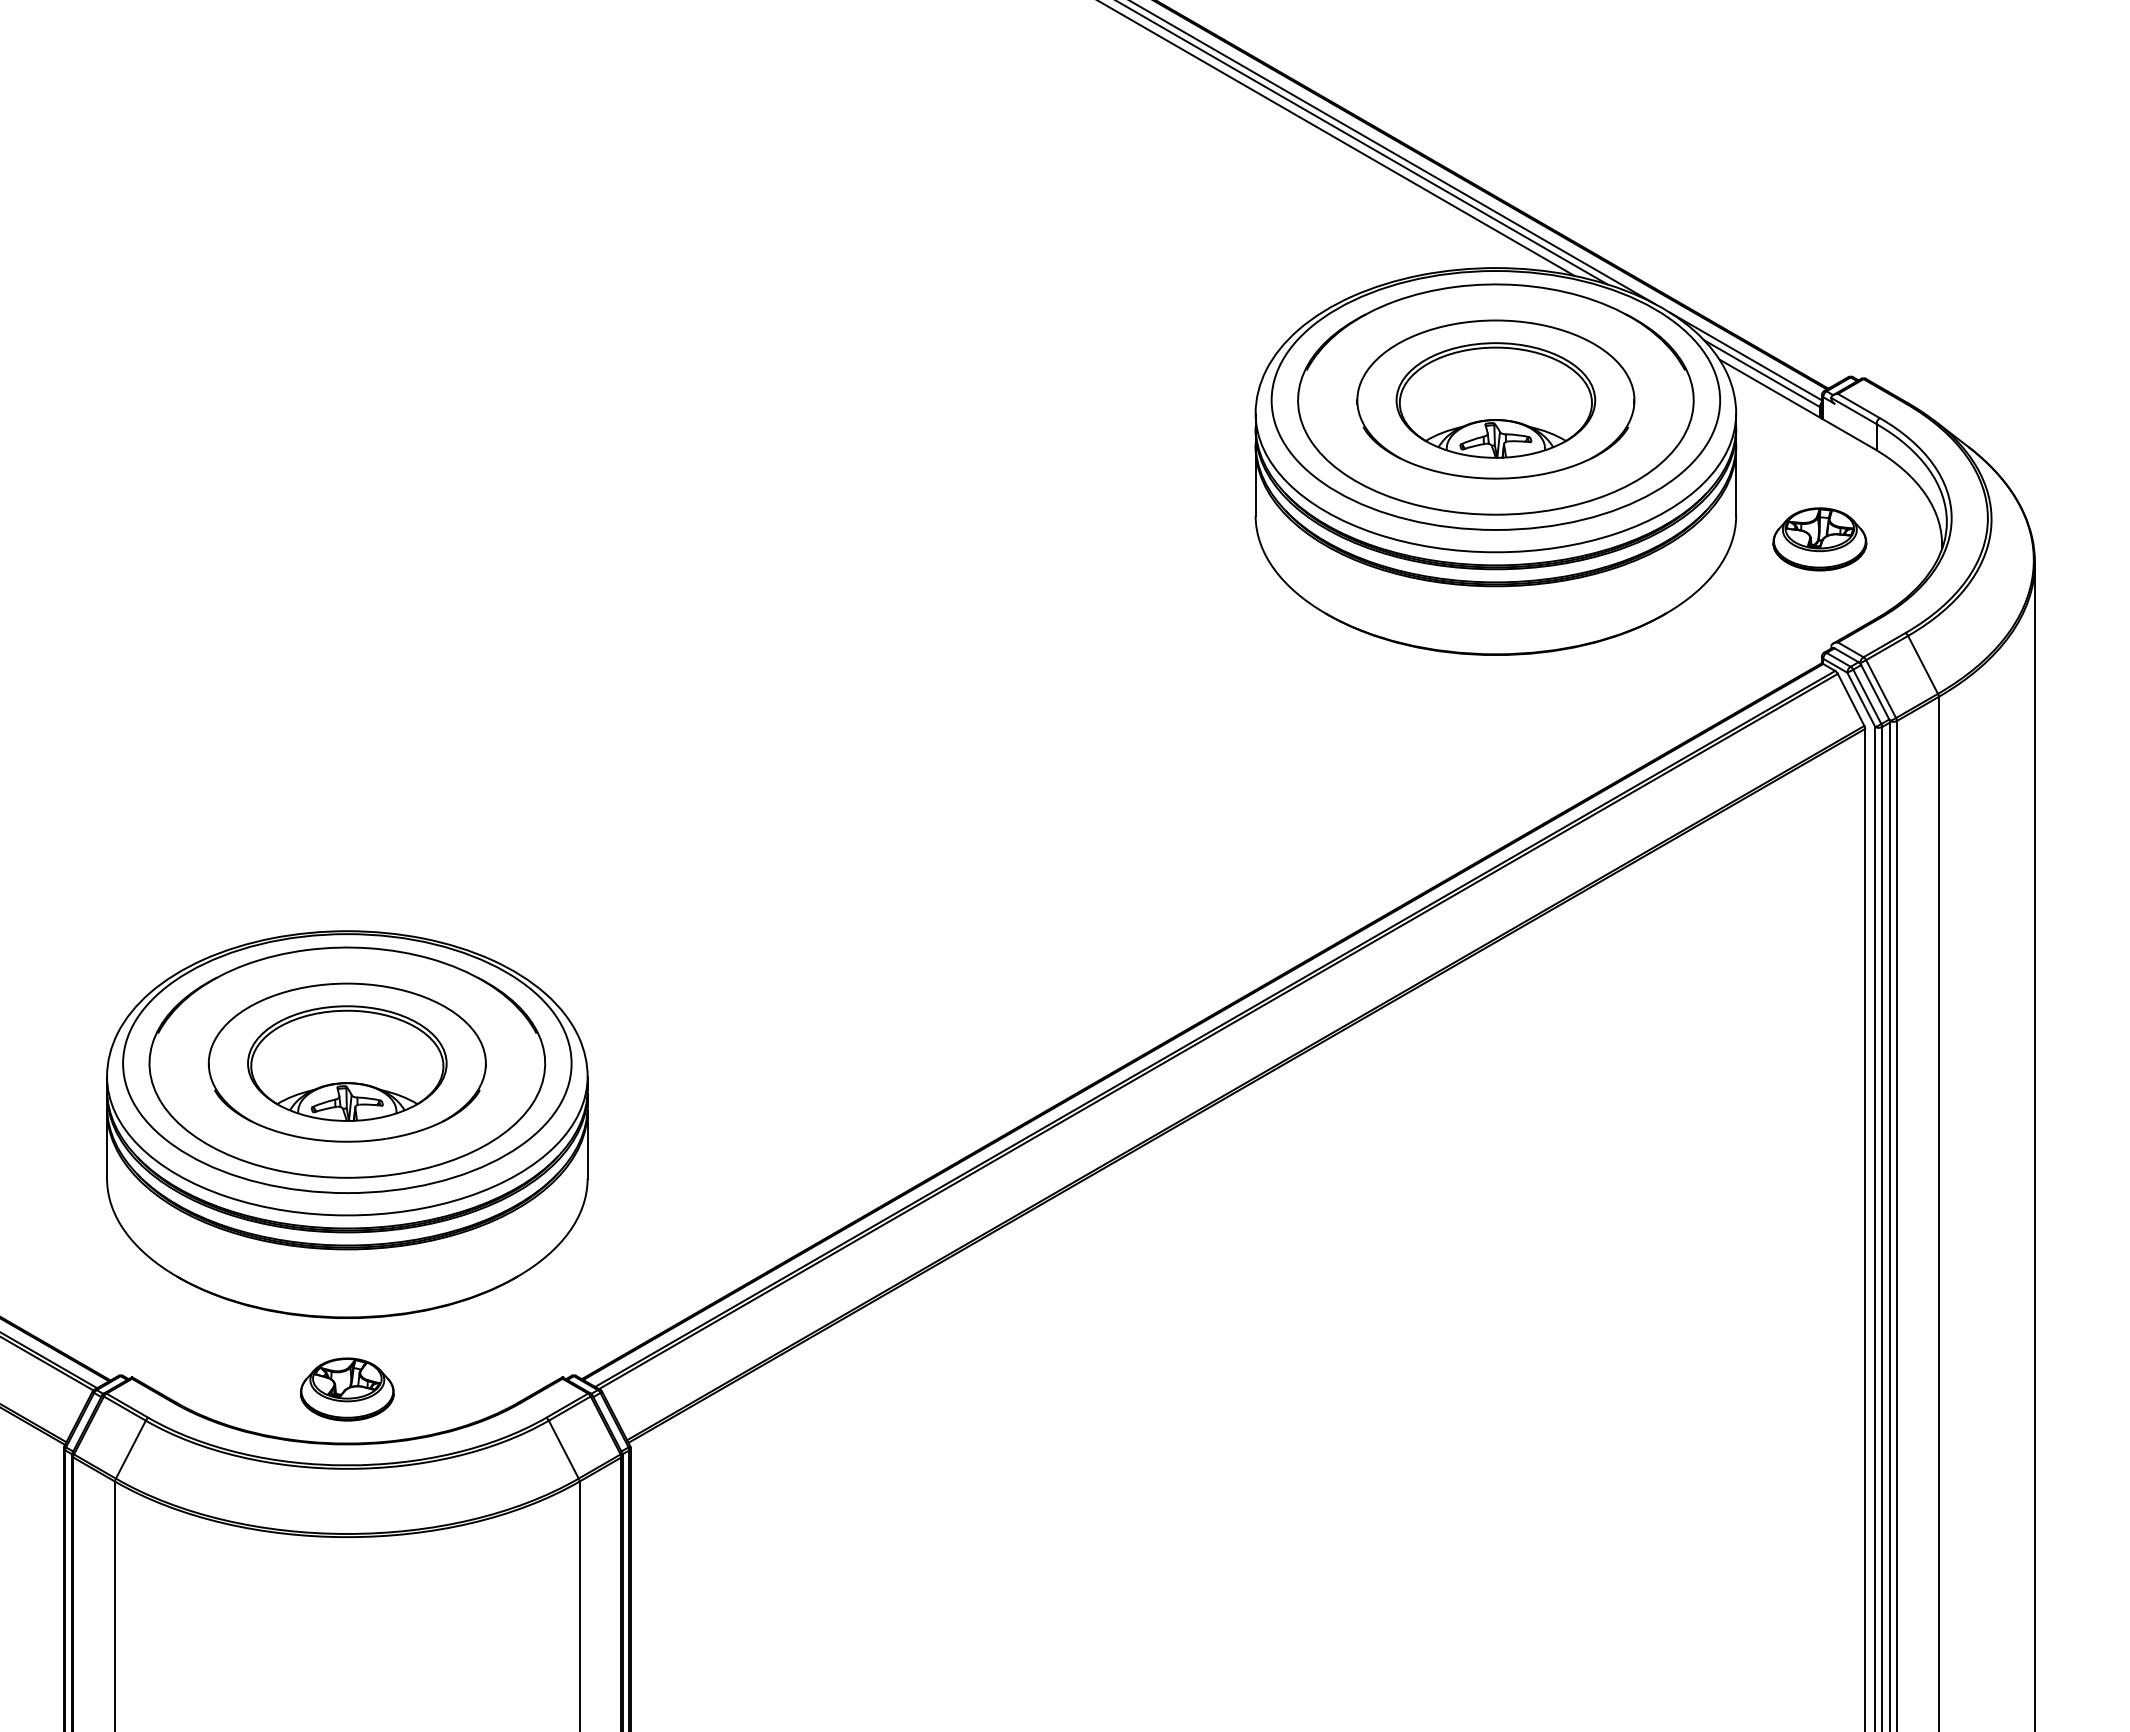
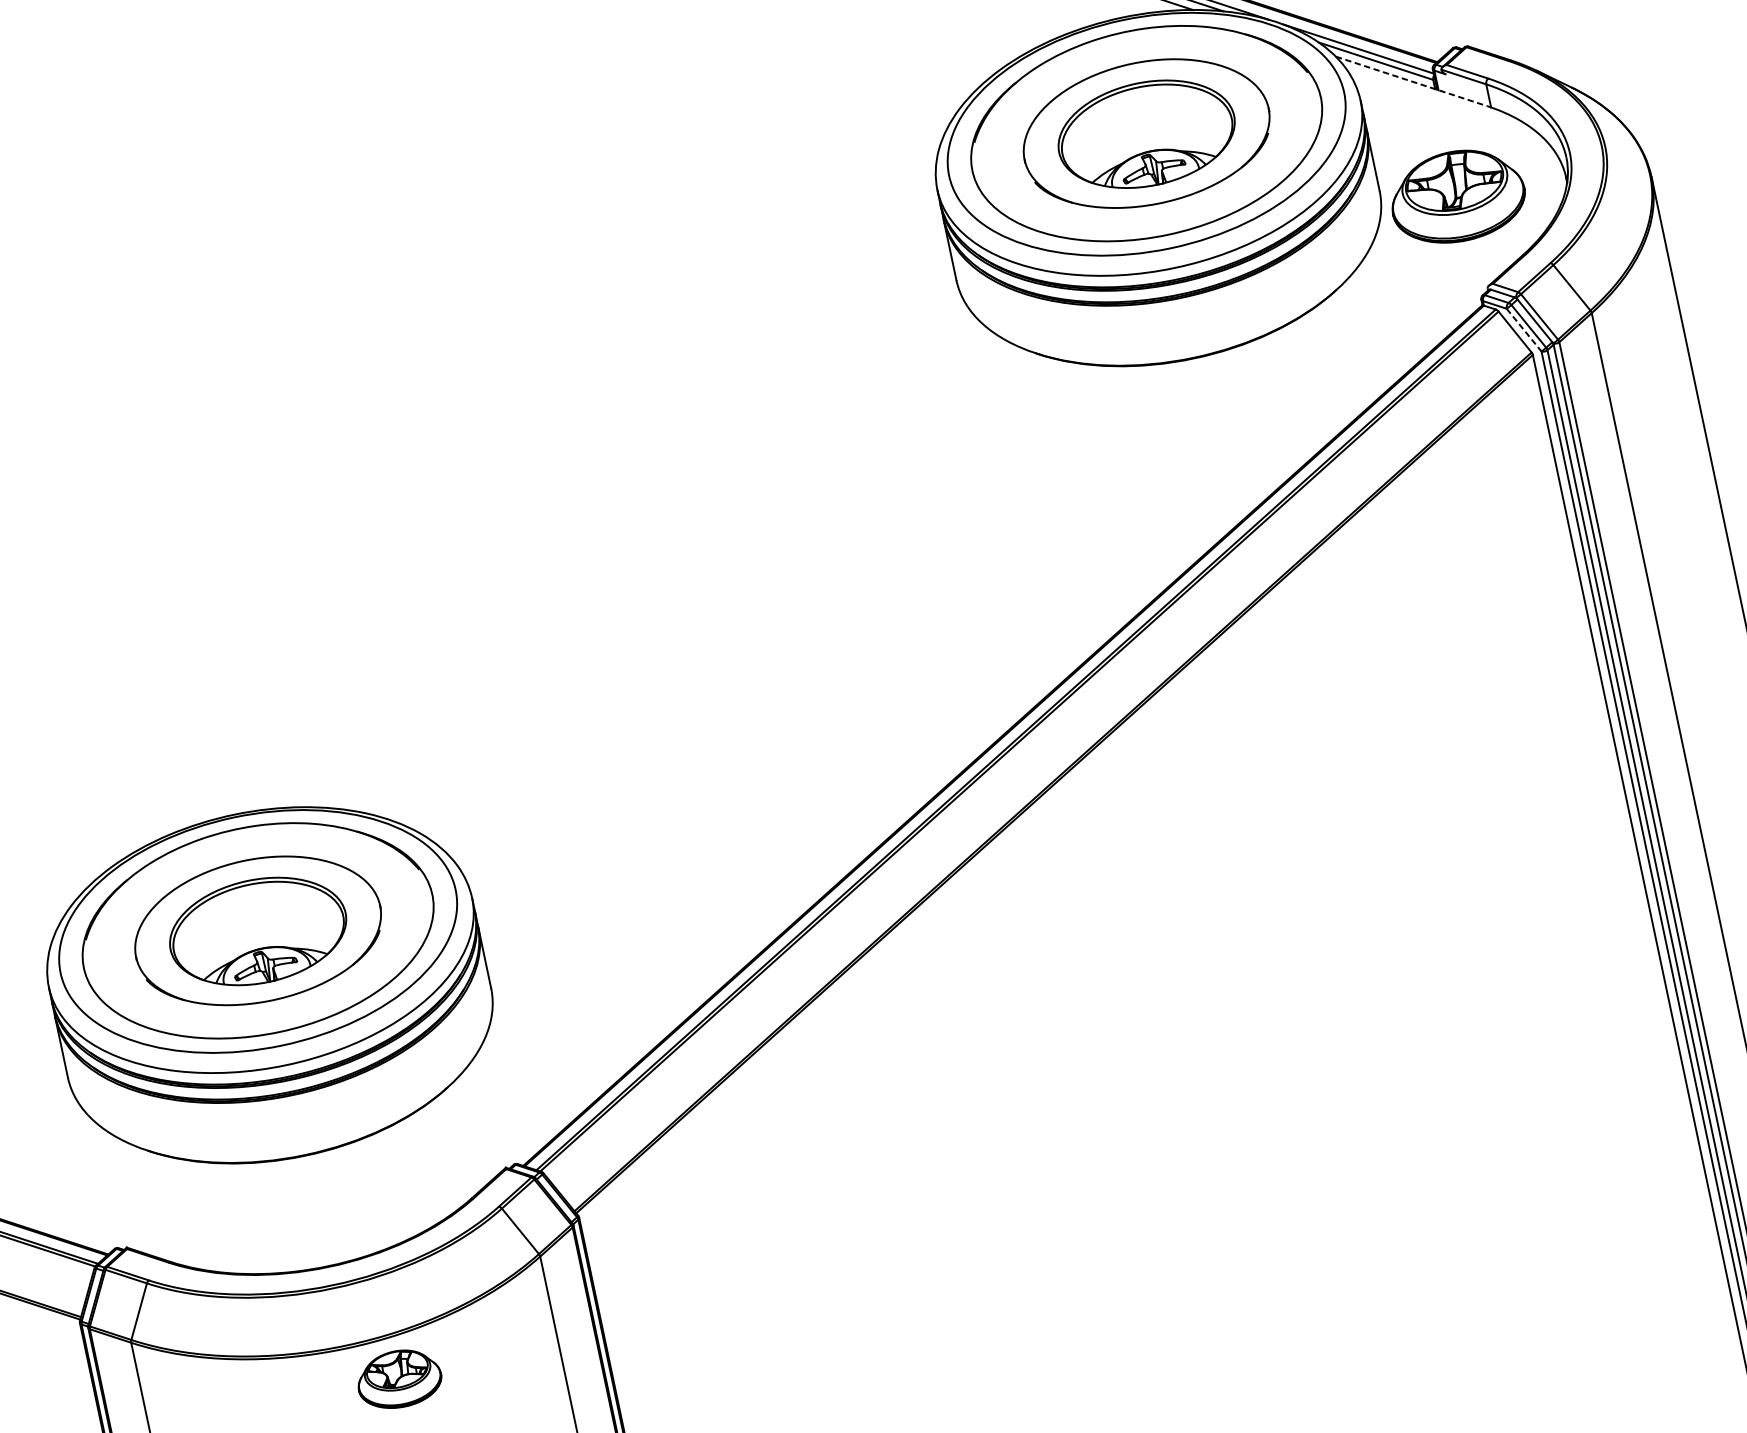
line: (1796, 403) -> (1411, 81), solid -> dashed
part: (1819, 539) -> (1457, 196), size x1.6
line: (1861, 699) -> (1524, 329), solid -> dashed
part: (347, 1389) -> (399, 1379), moved

